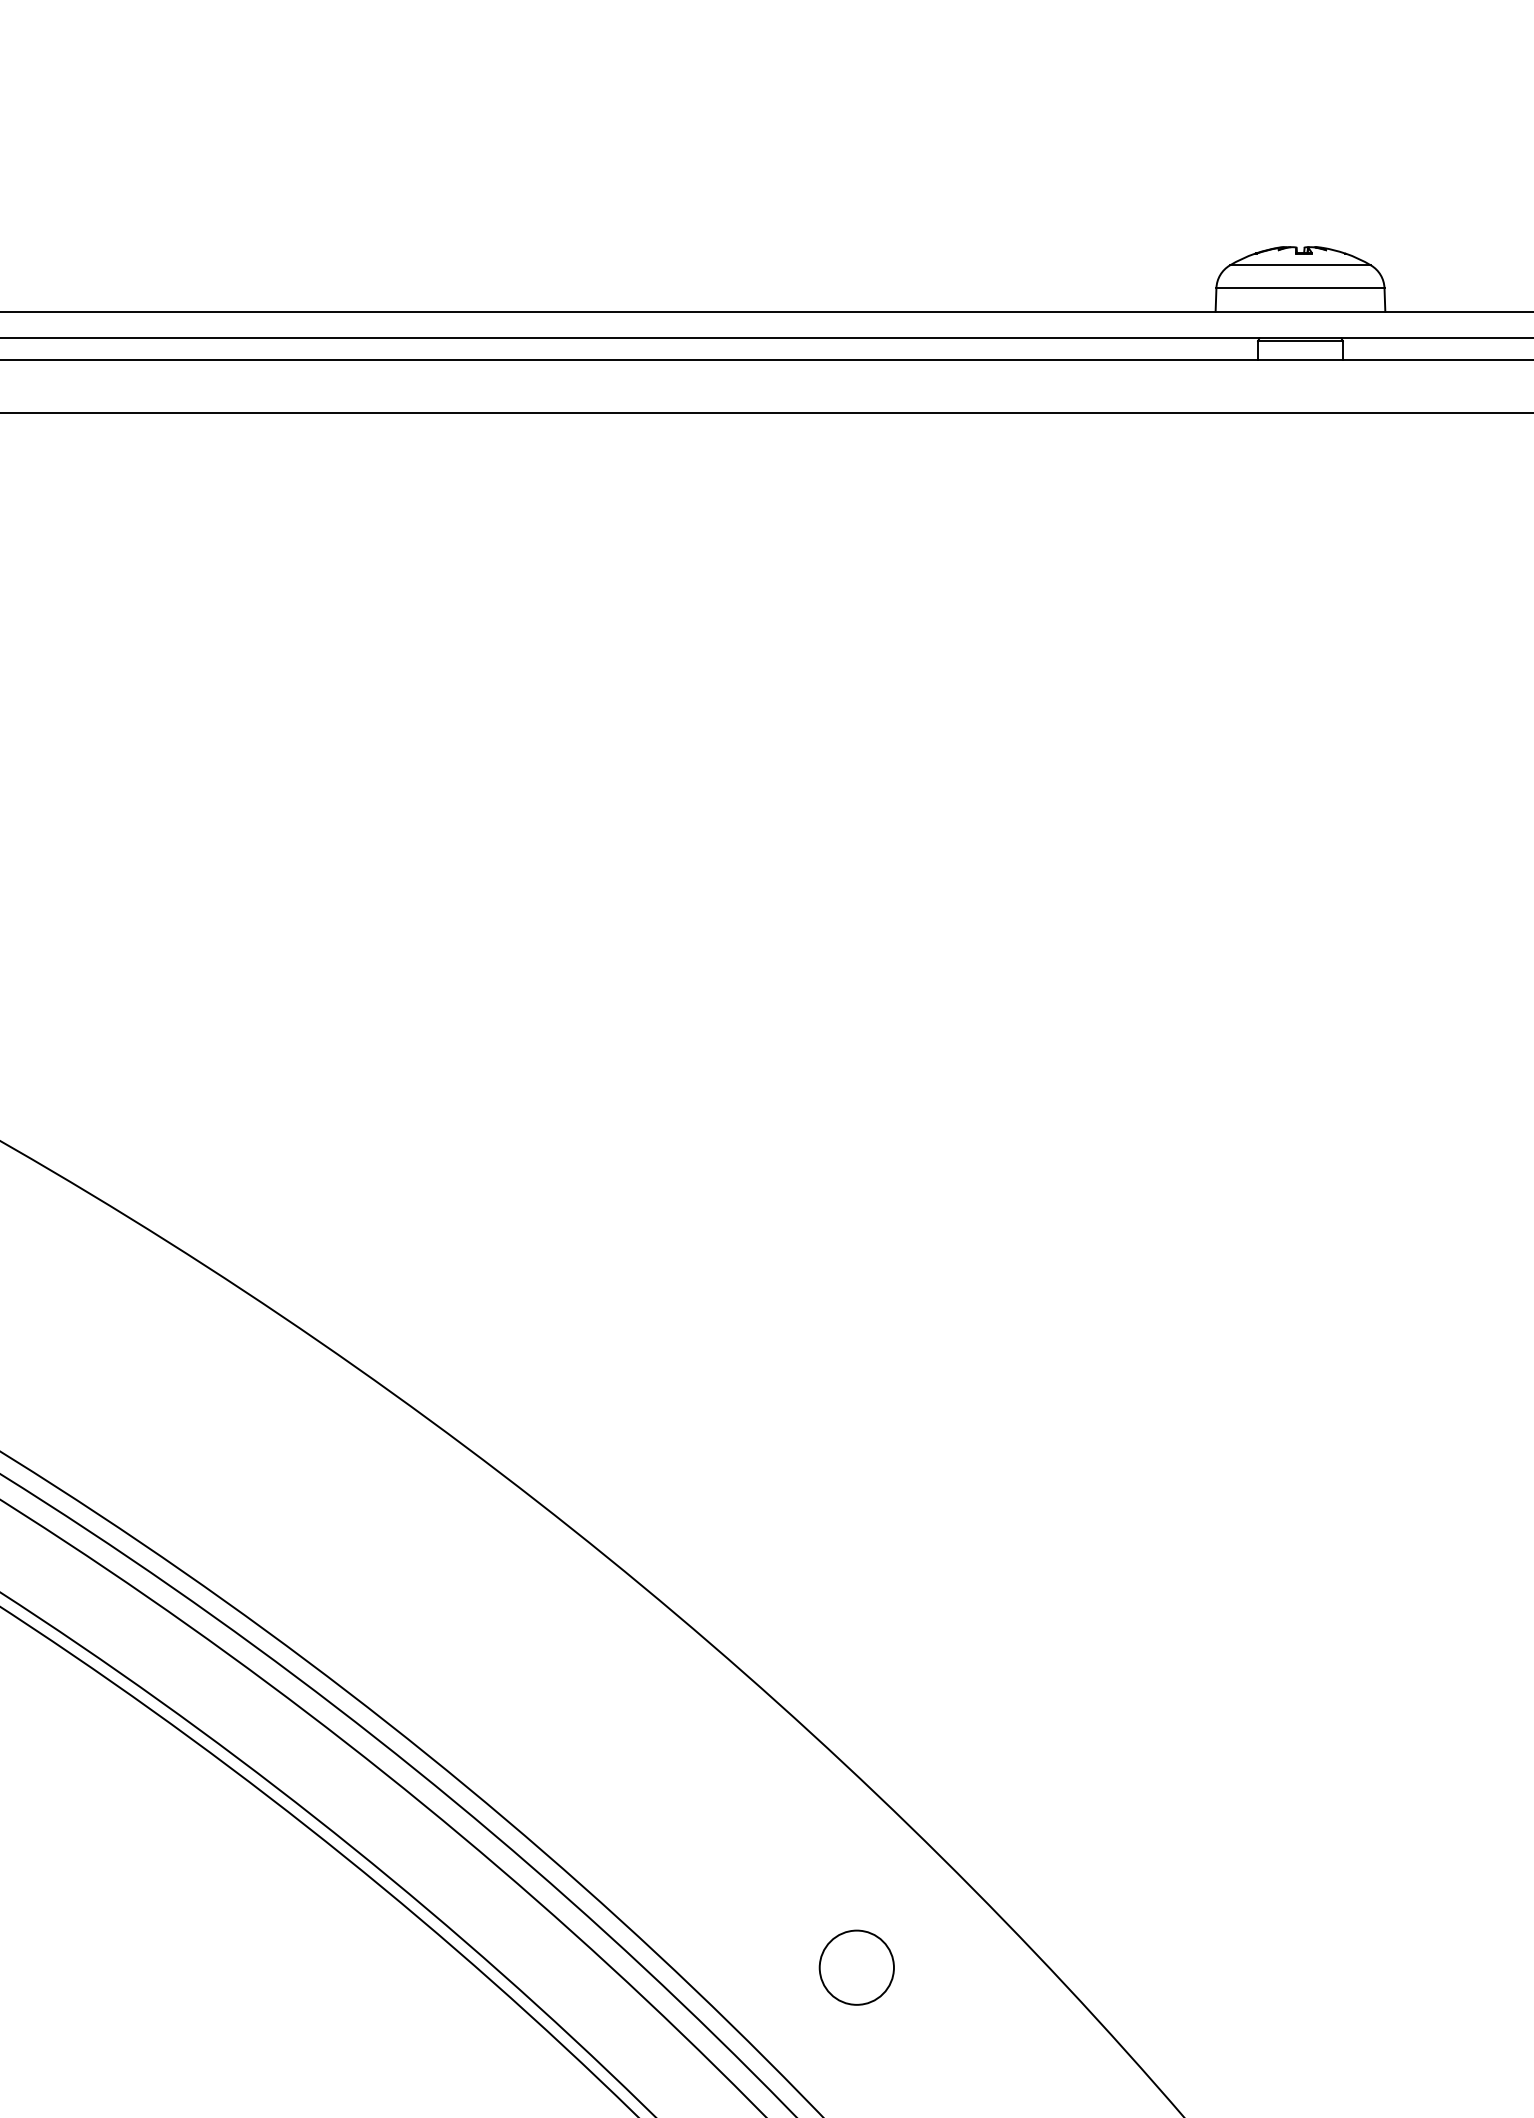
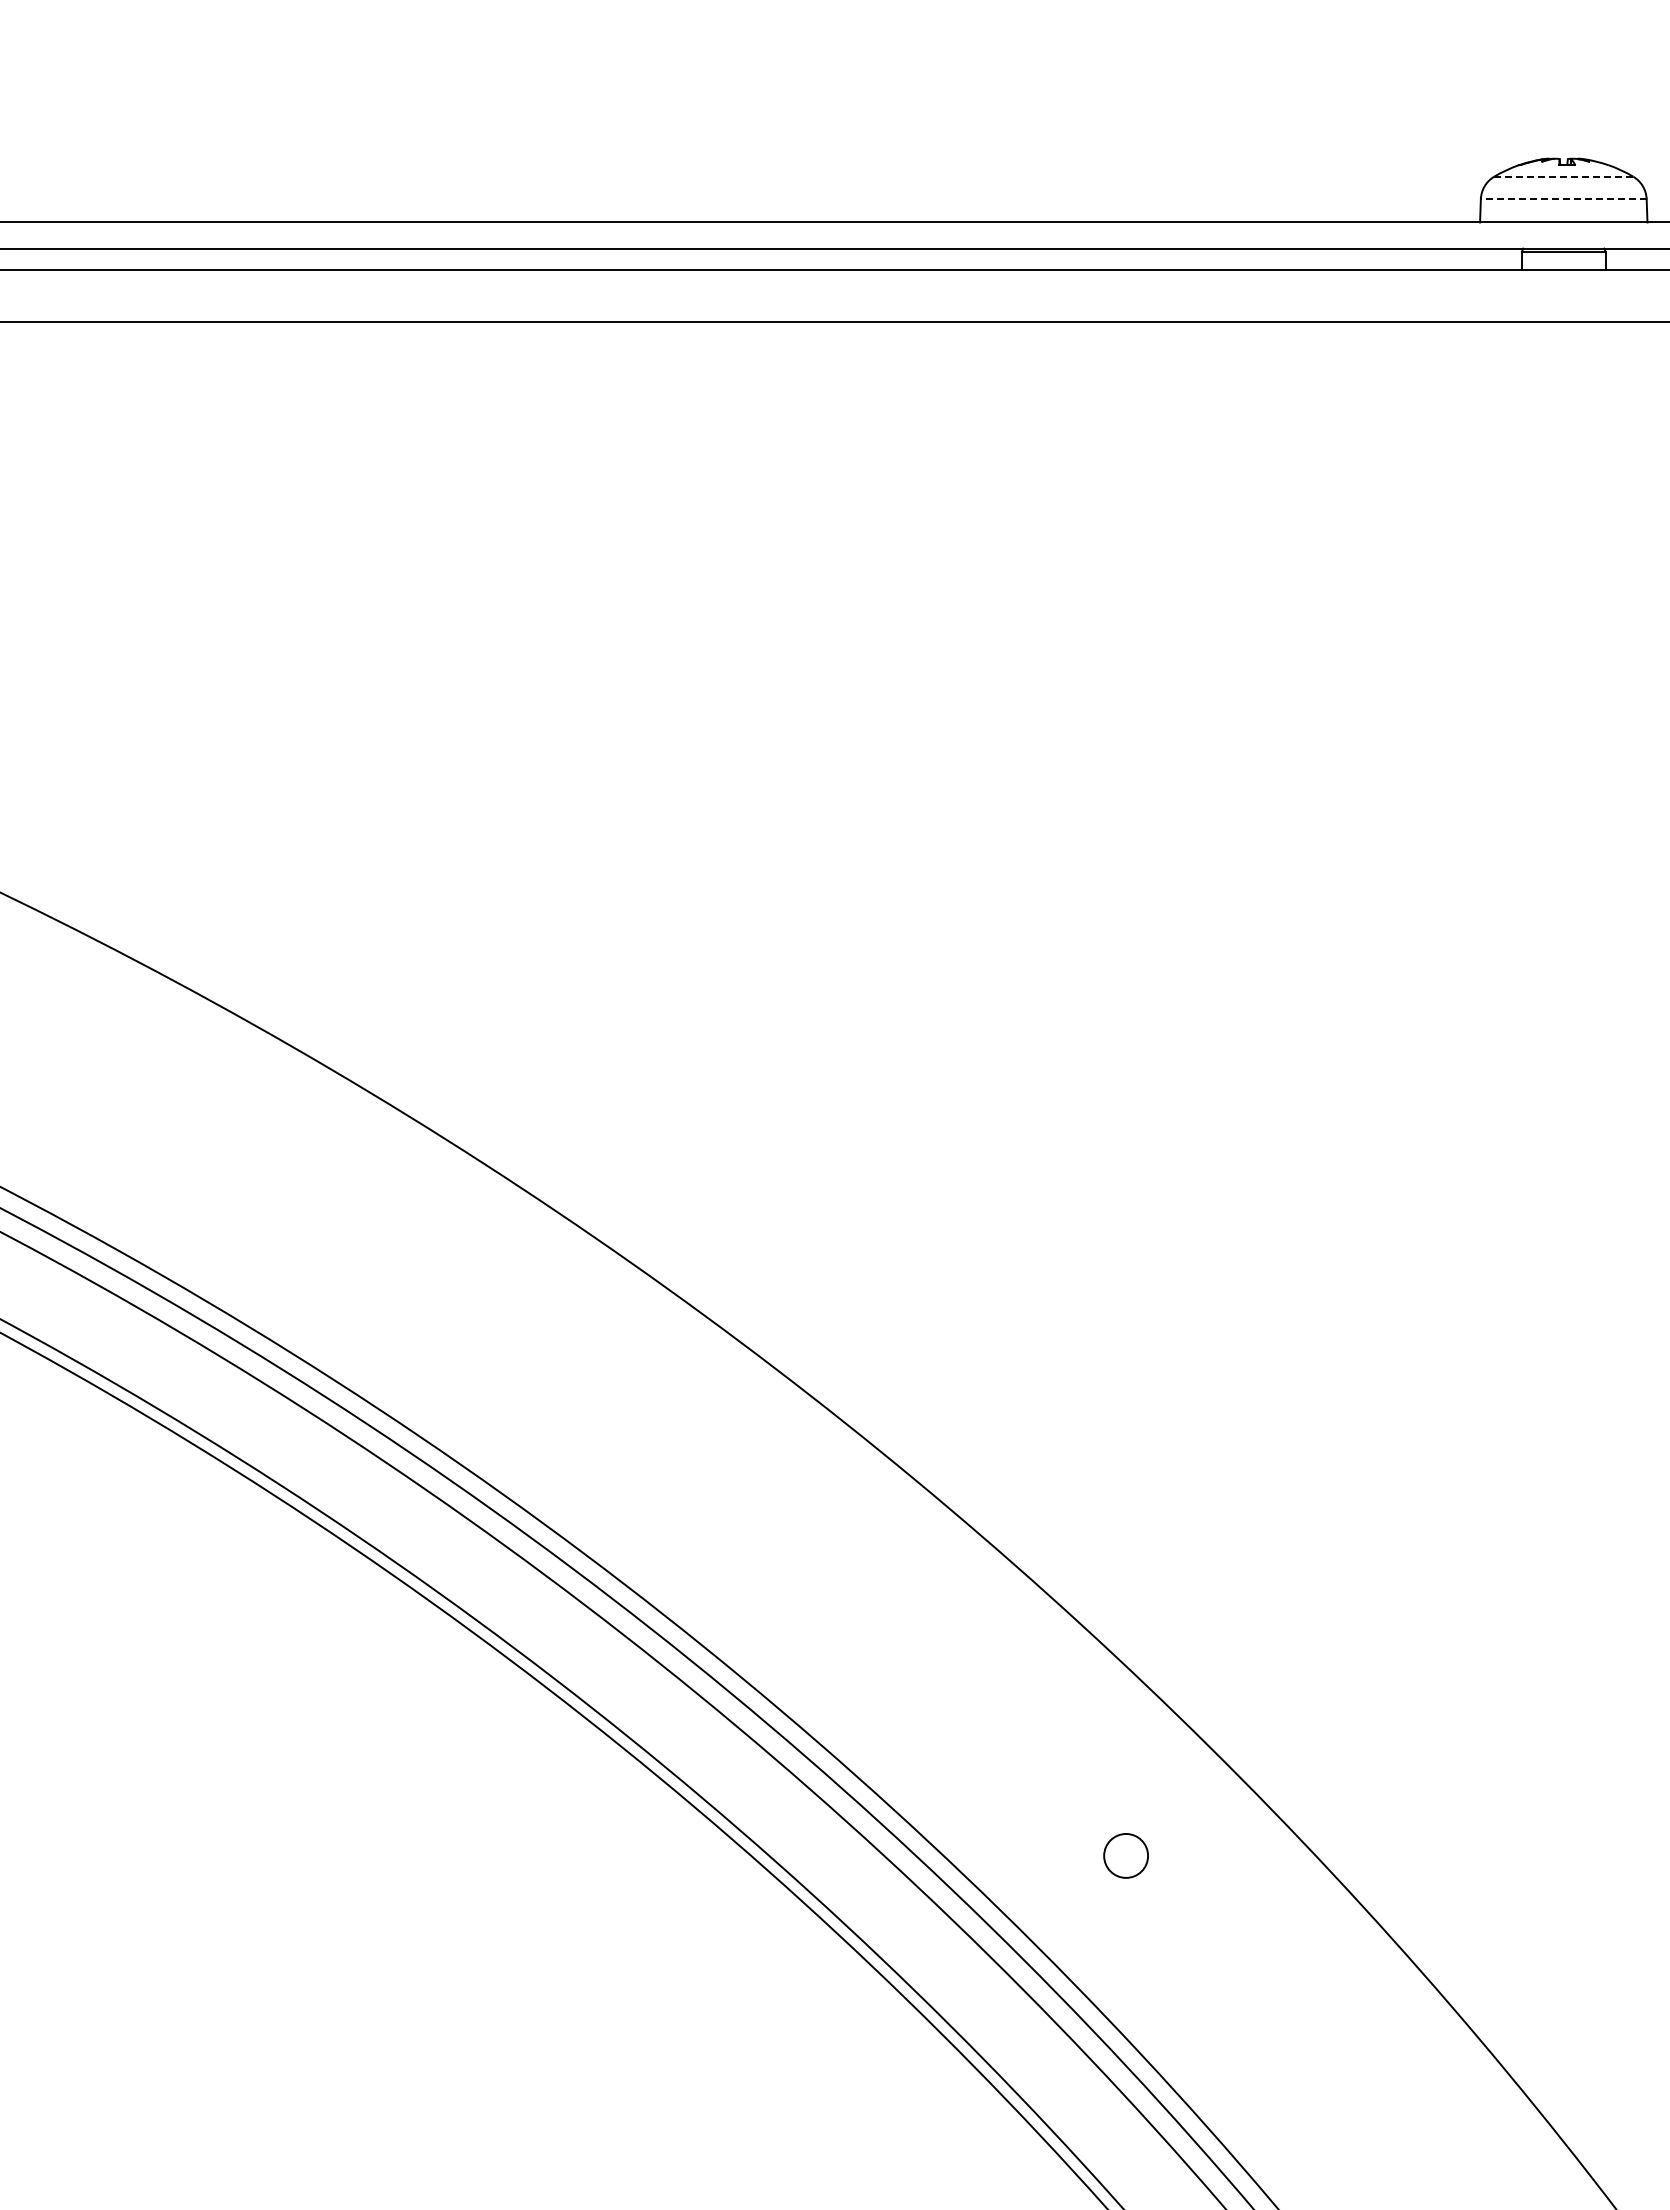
line: (1300, 265) -> (1563, 176), solid -> dashed
line: (1300, 288) -> (1563, 199), solid -> dashed
circle: (856, 1967) -> (1125, 1855), size x0.6

